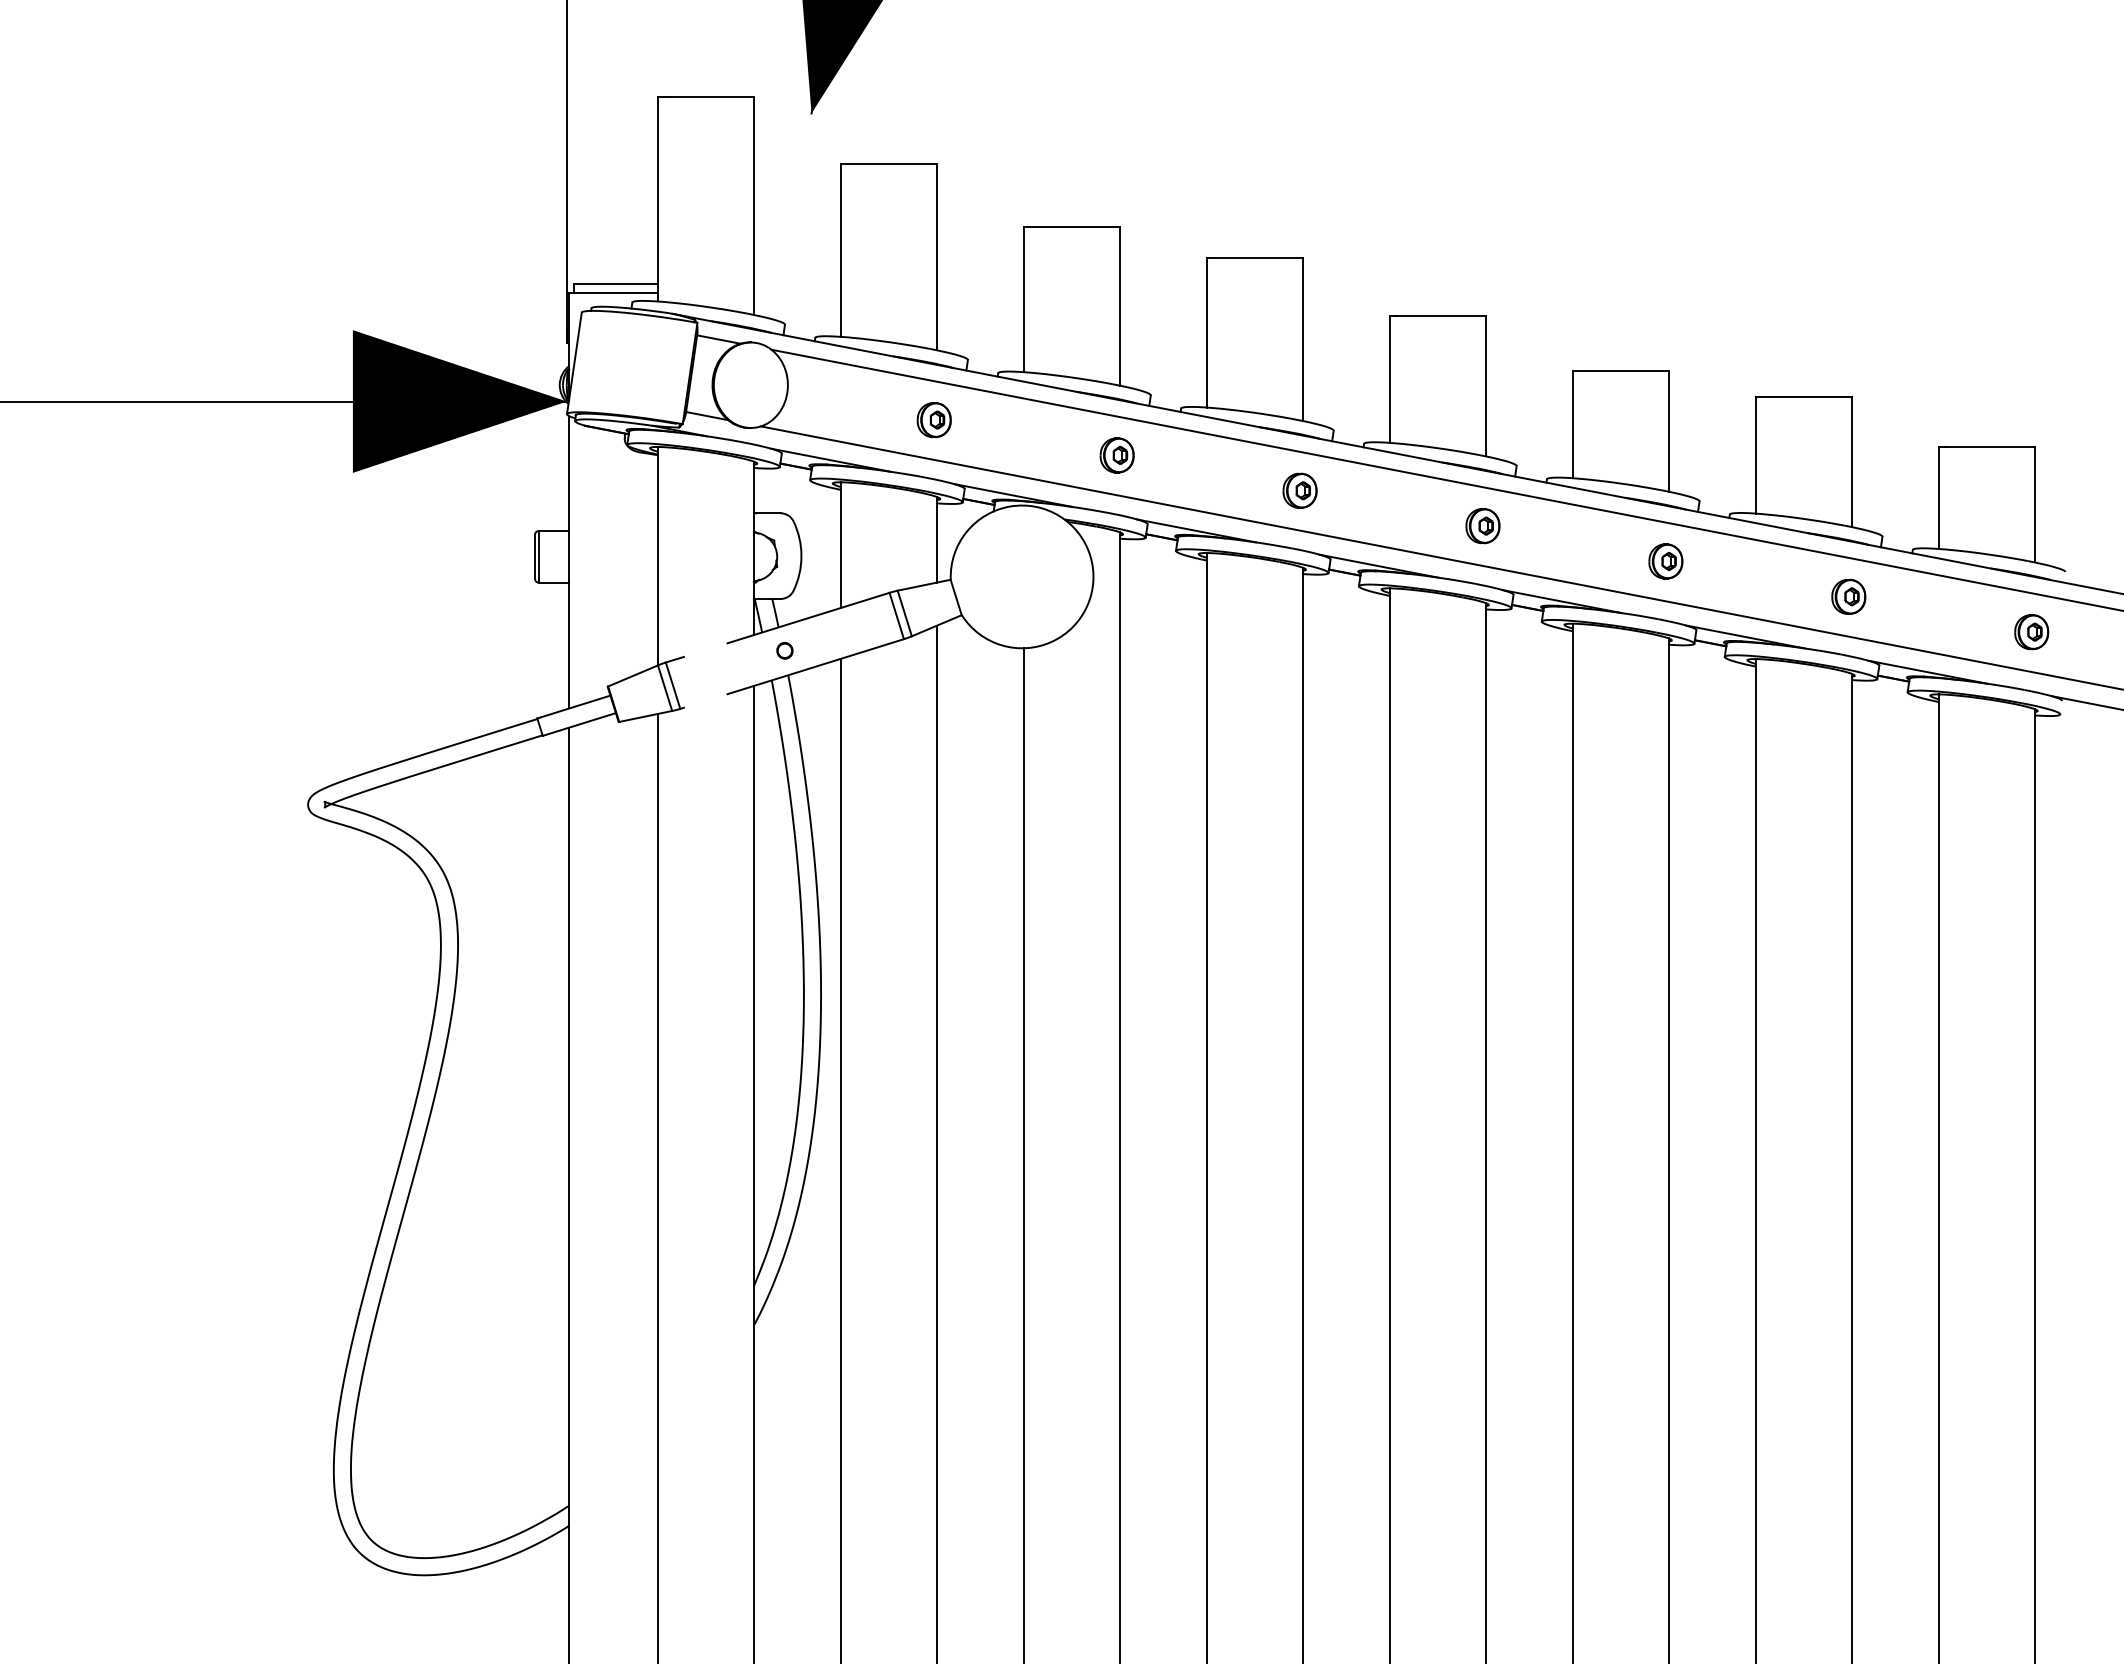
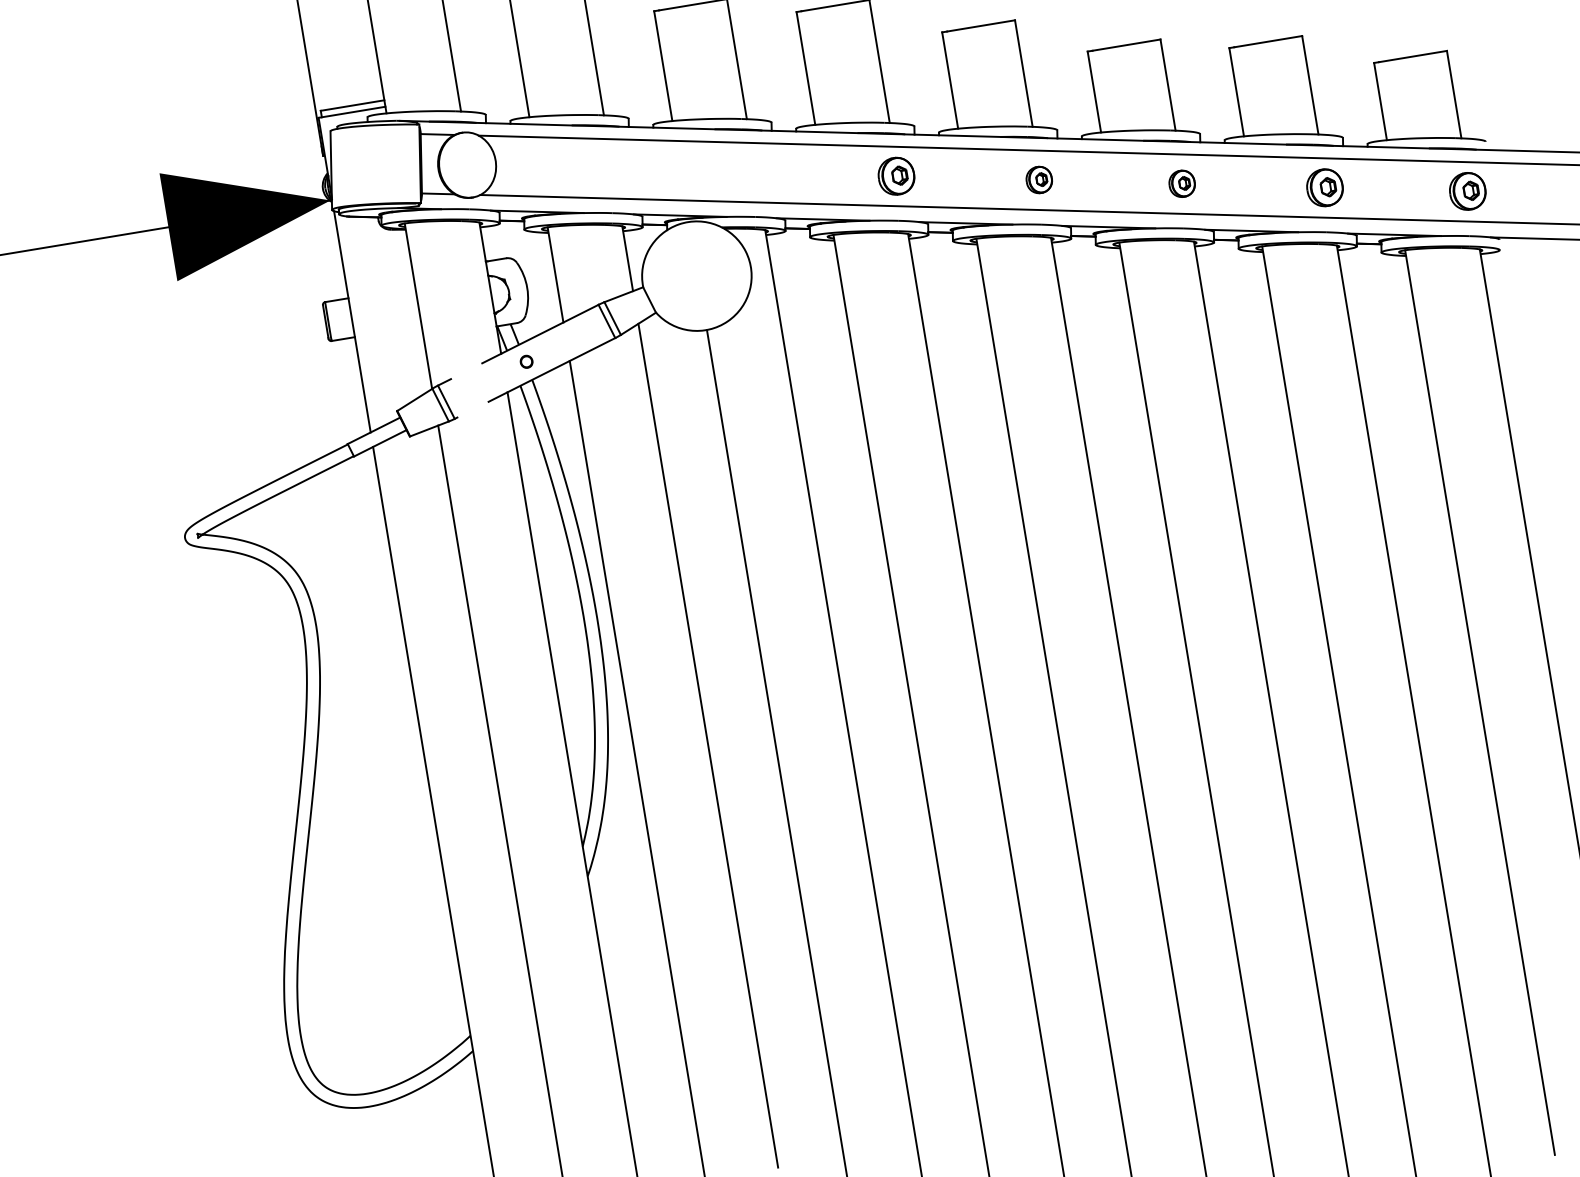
part: (933, 420) -> (610, 168), removed
part: (1116, 455) -> (753, 172), removed
part: (1299, 490) -> (895, 176), size x1.4
part: (1848, 596) -> (1324, 187), size x1.4
part: (2031, 632) -> (1467, 191), size x1.4

